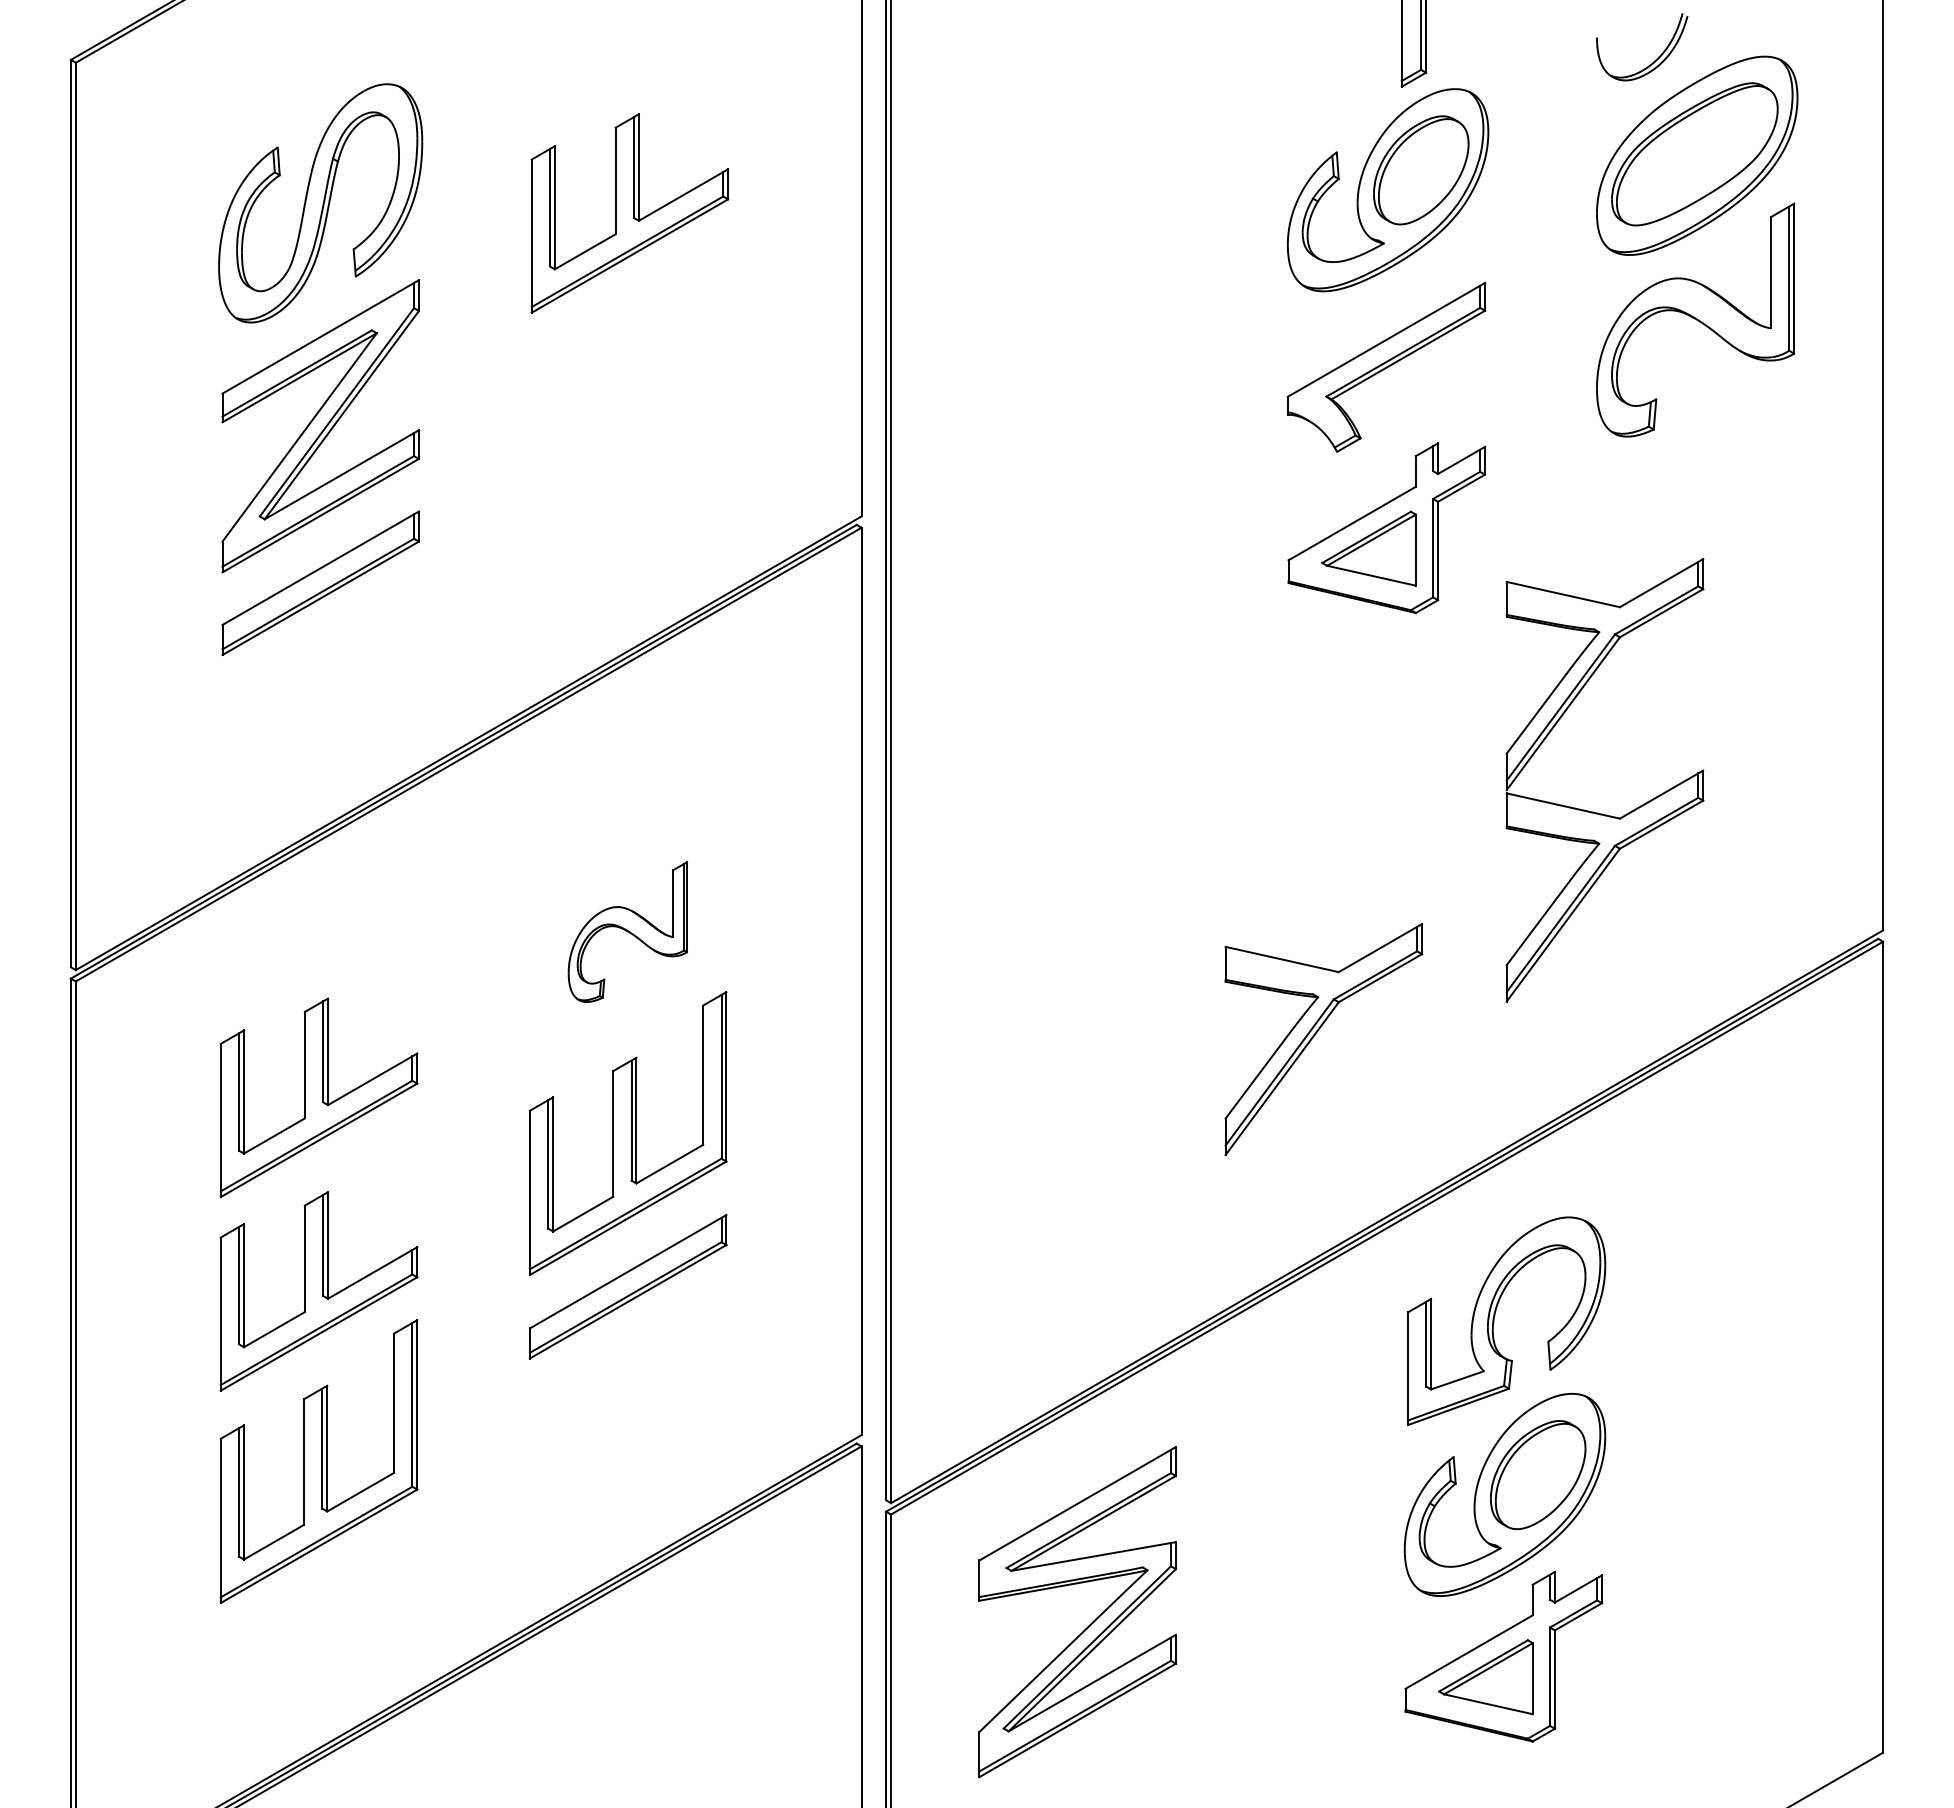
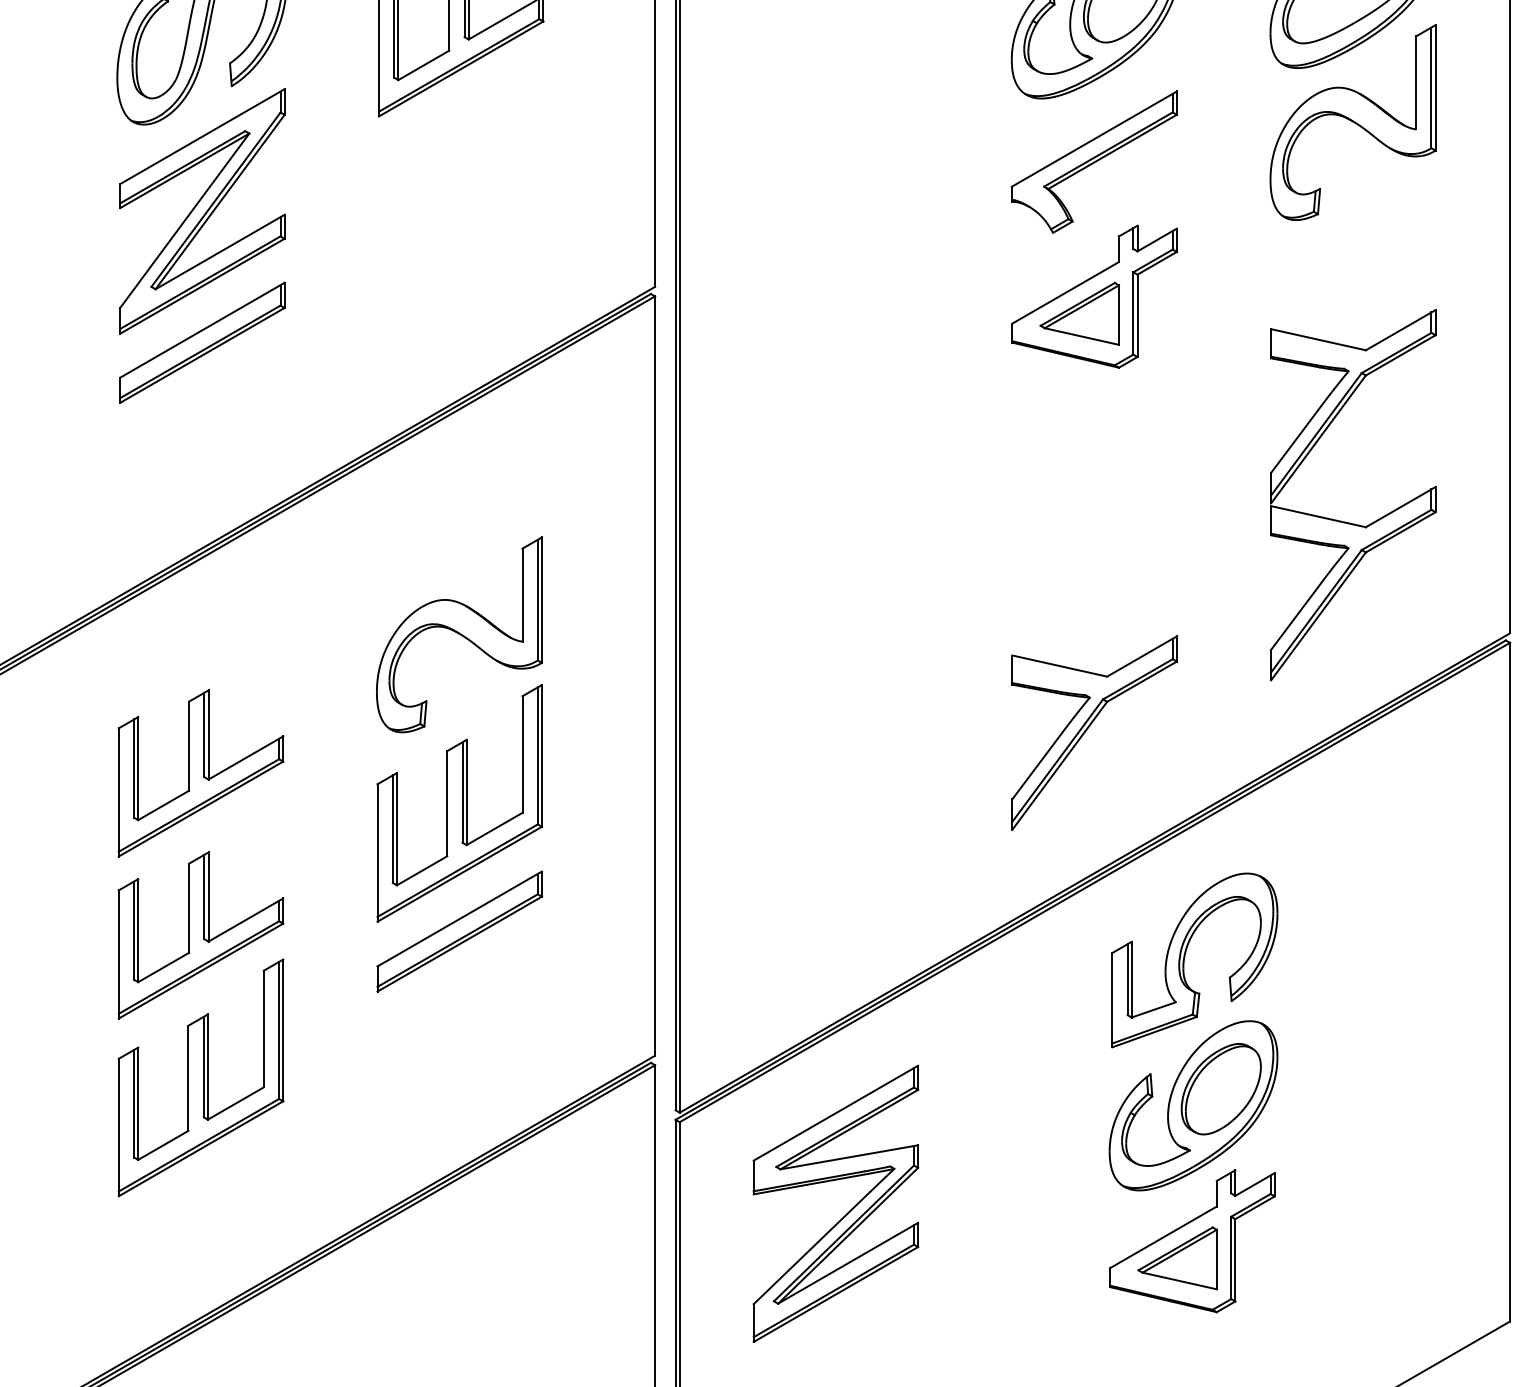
part: (1598, 812) -> (1347, 522), moved
part: (627, 931) -> (459, 634), size x1.67
part: (1316, 1034) -> (1088, 728), moved

